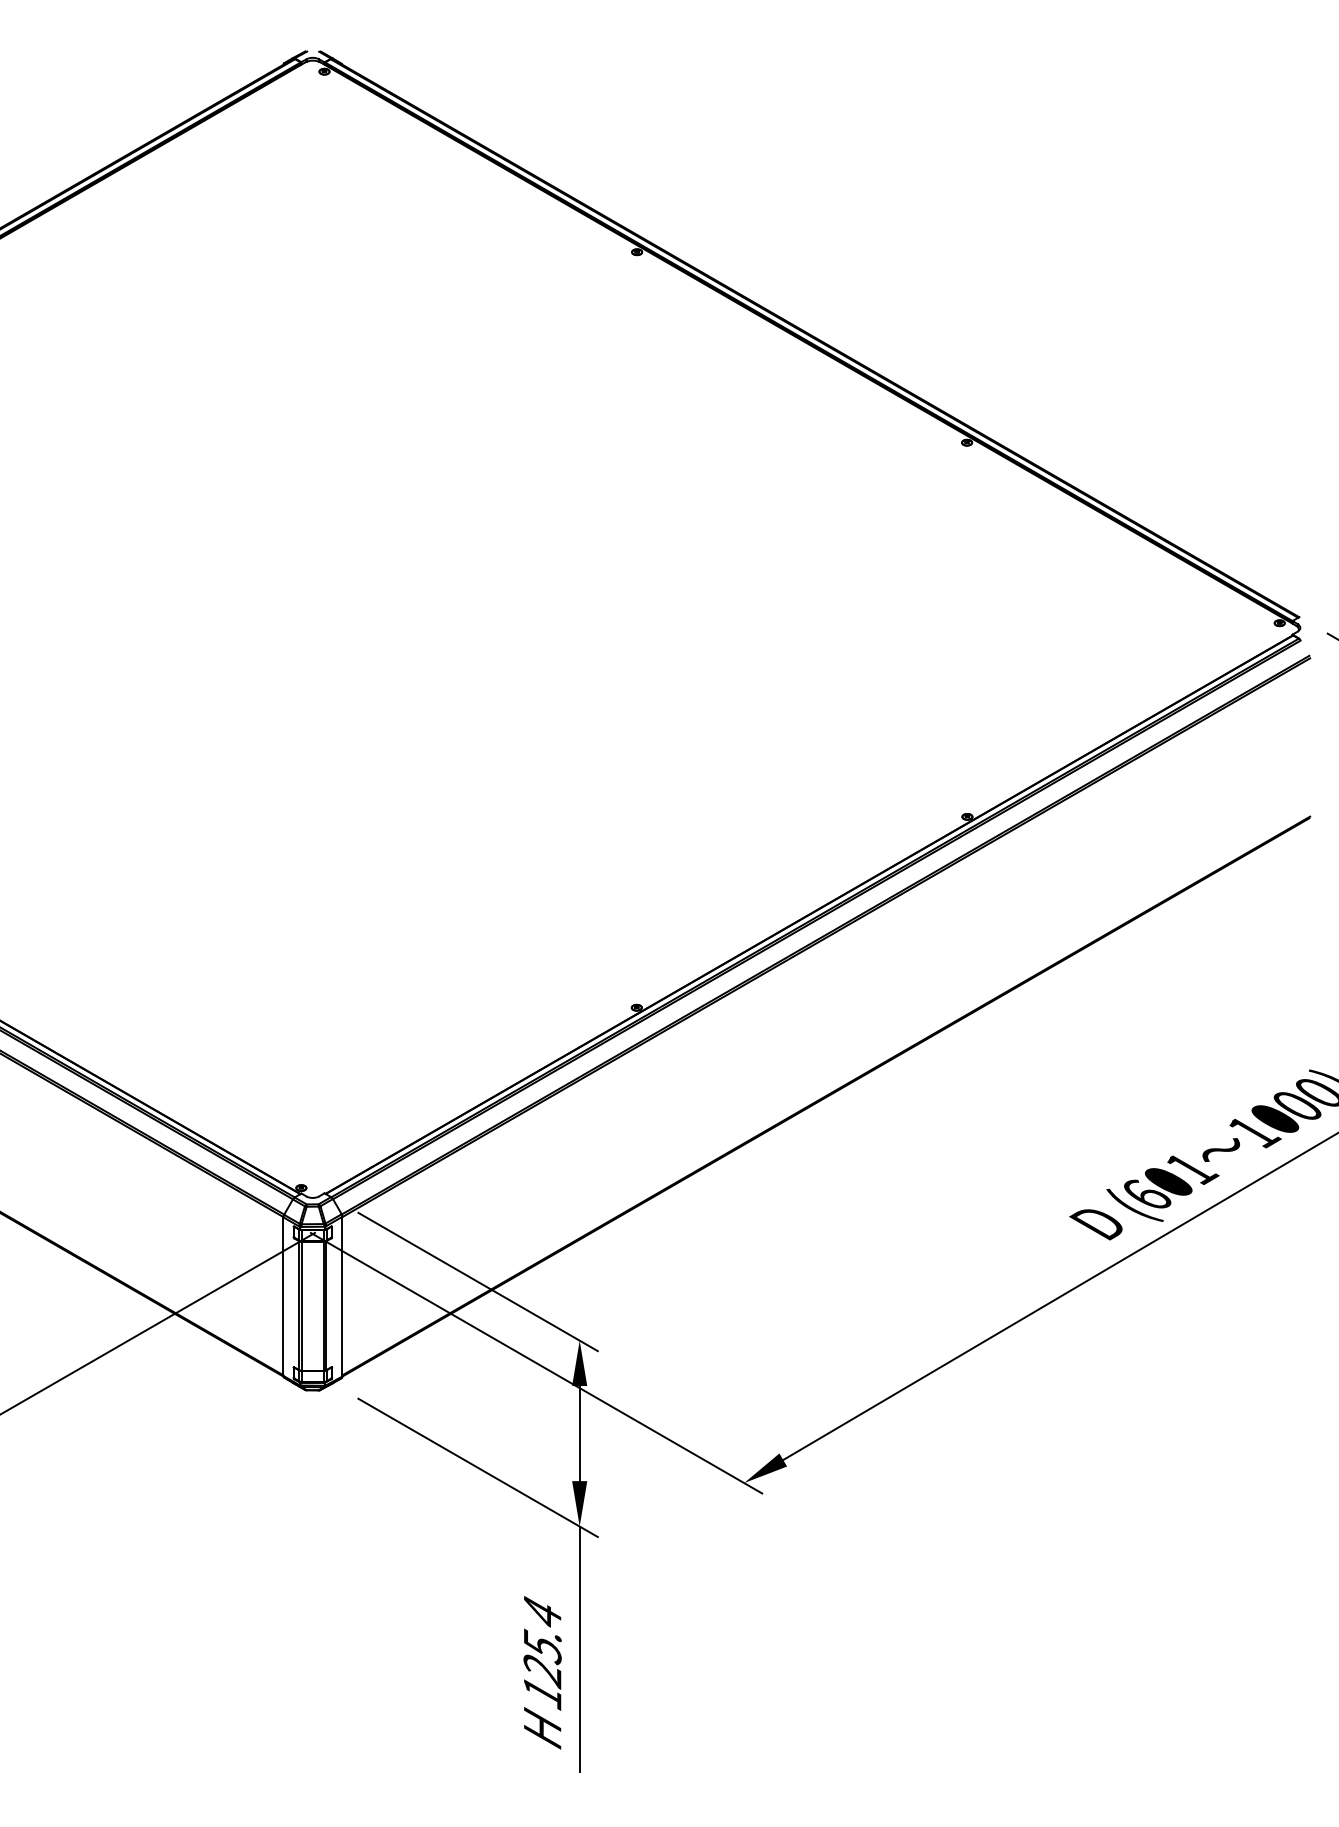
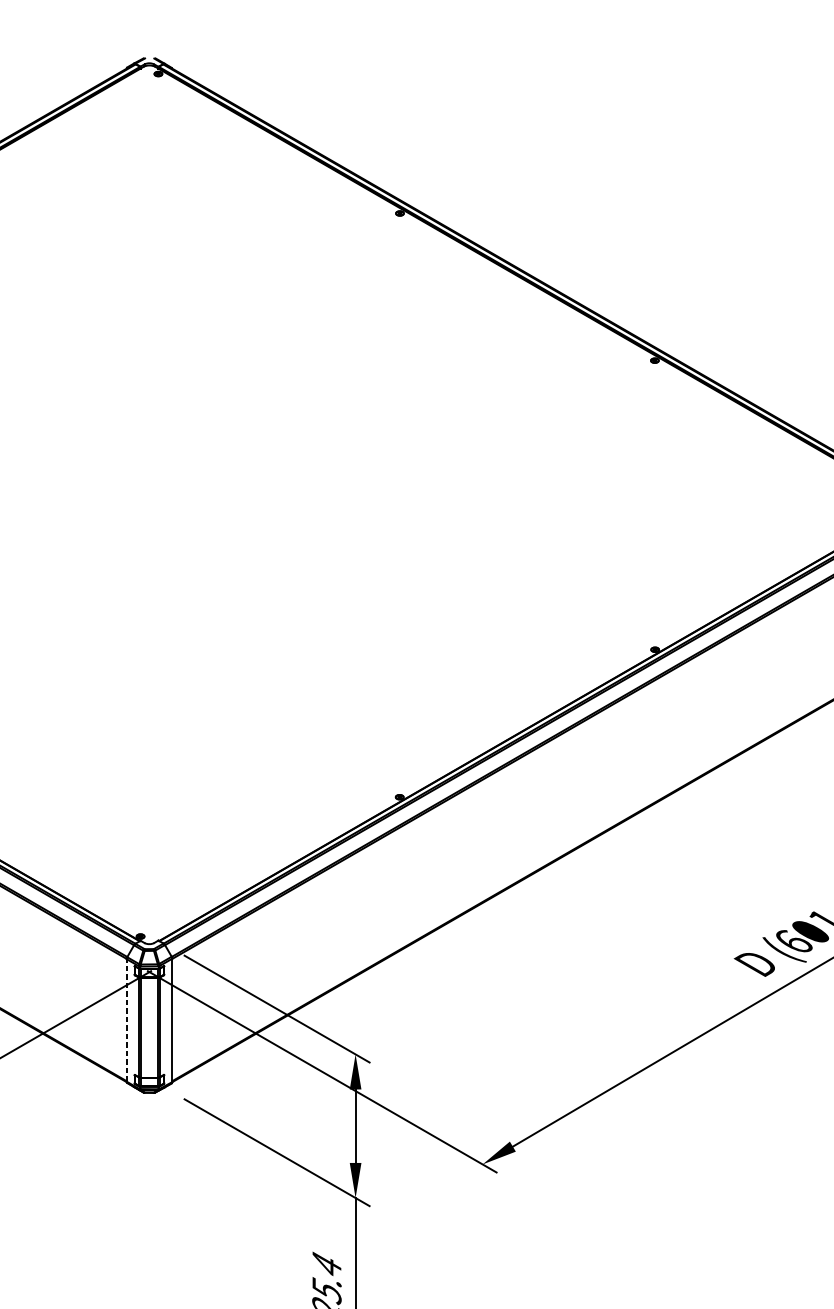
line: (283, 1296) -> (126, 1020), solid -> dashed

